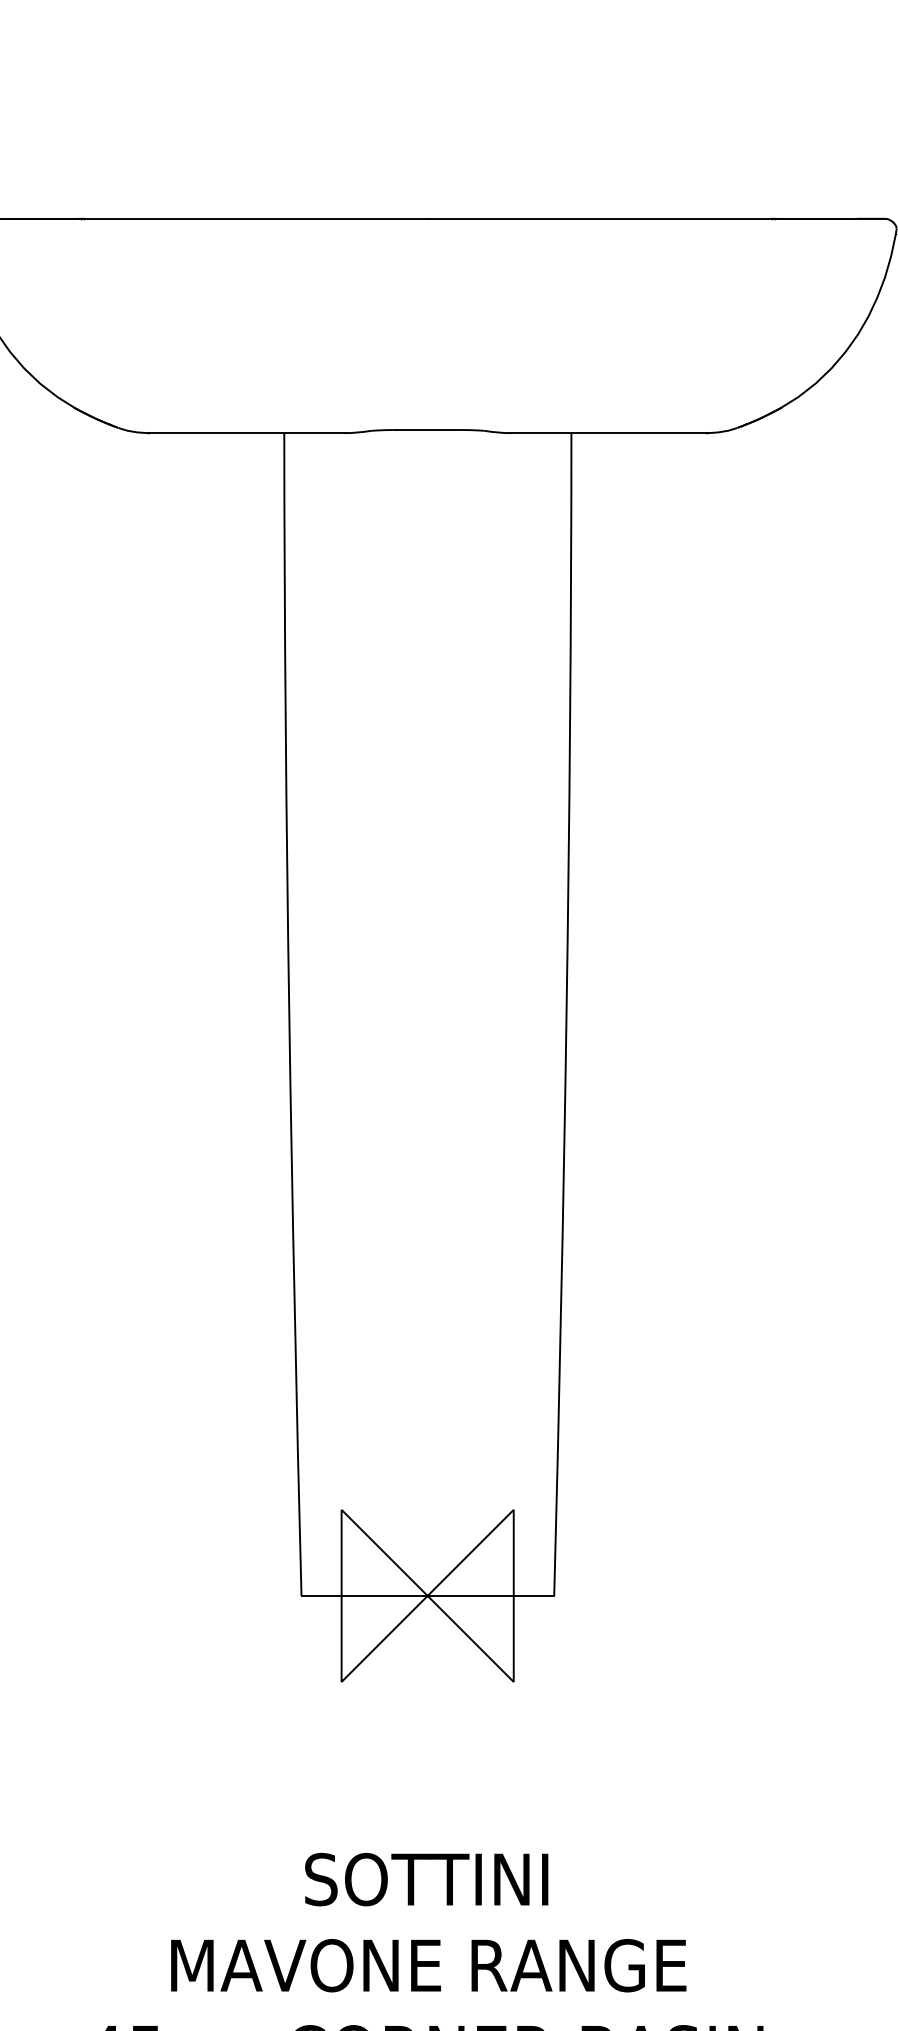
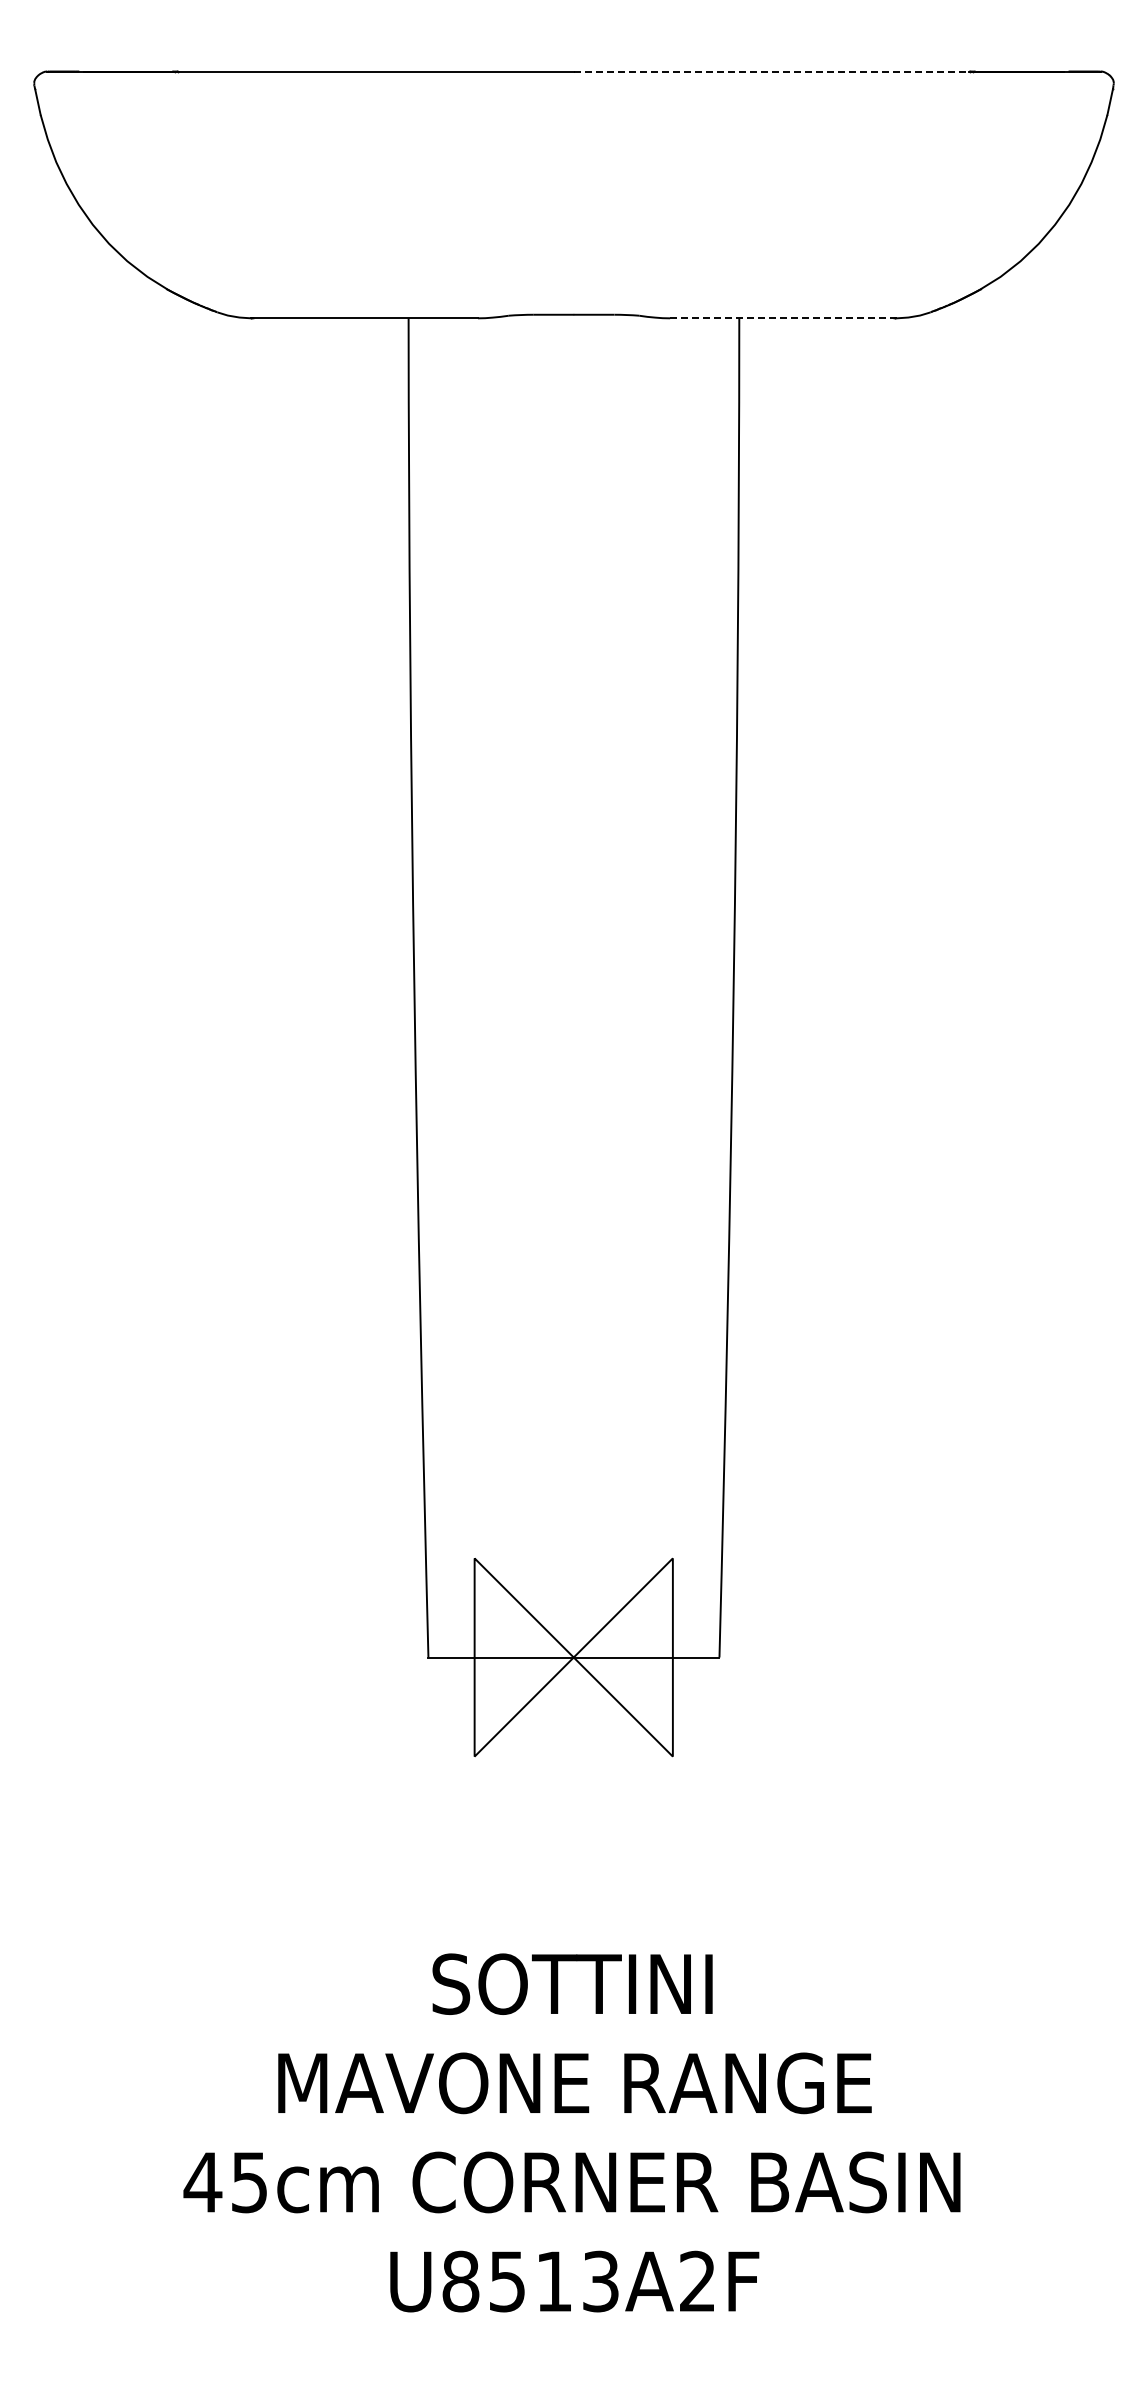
line: (600, 218) -> (772, 71), solid -> dashed
line: (609, 433) -> (783, 318), solid -> dashed

